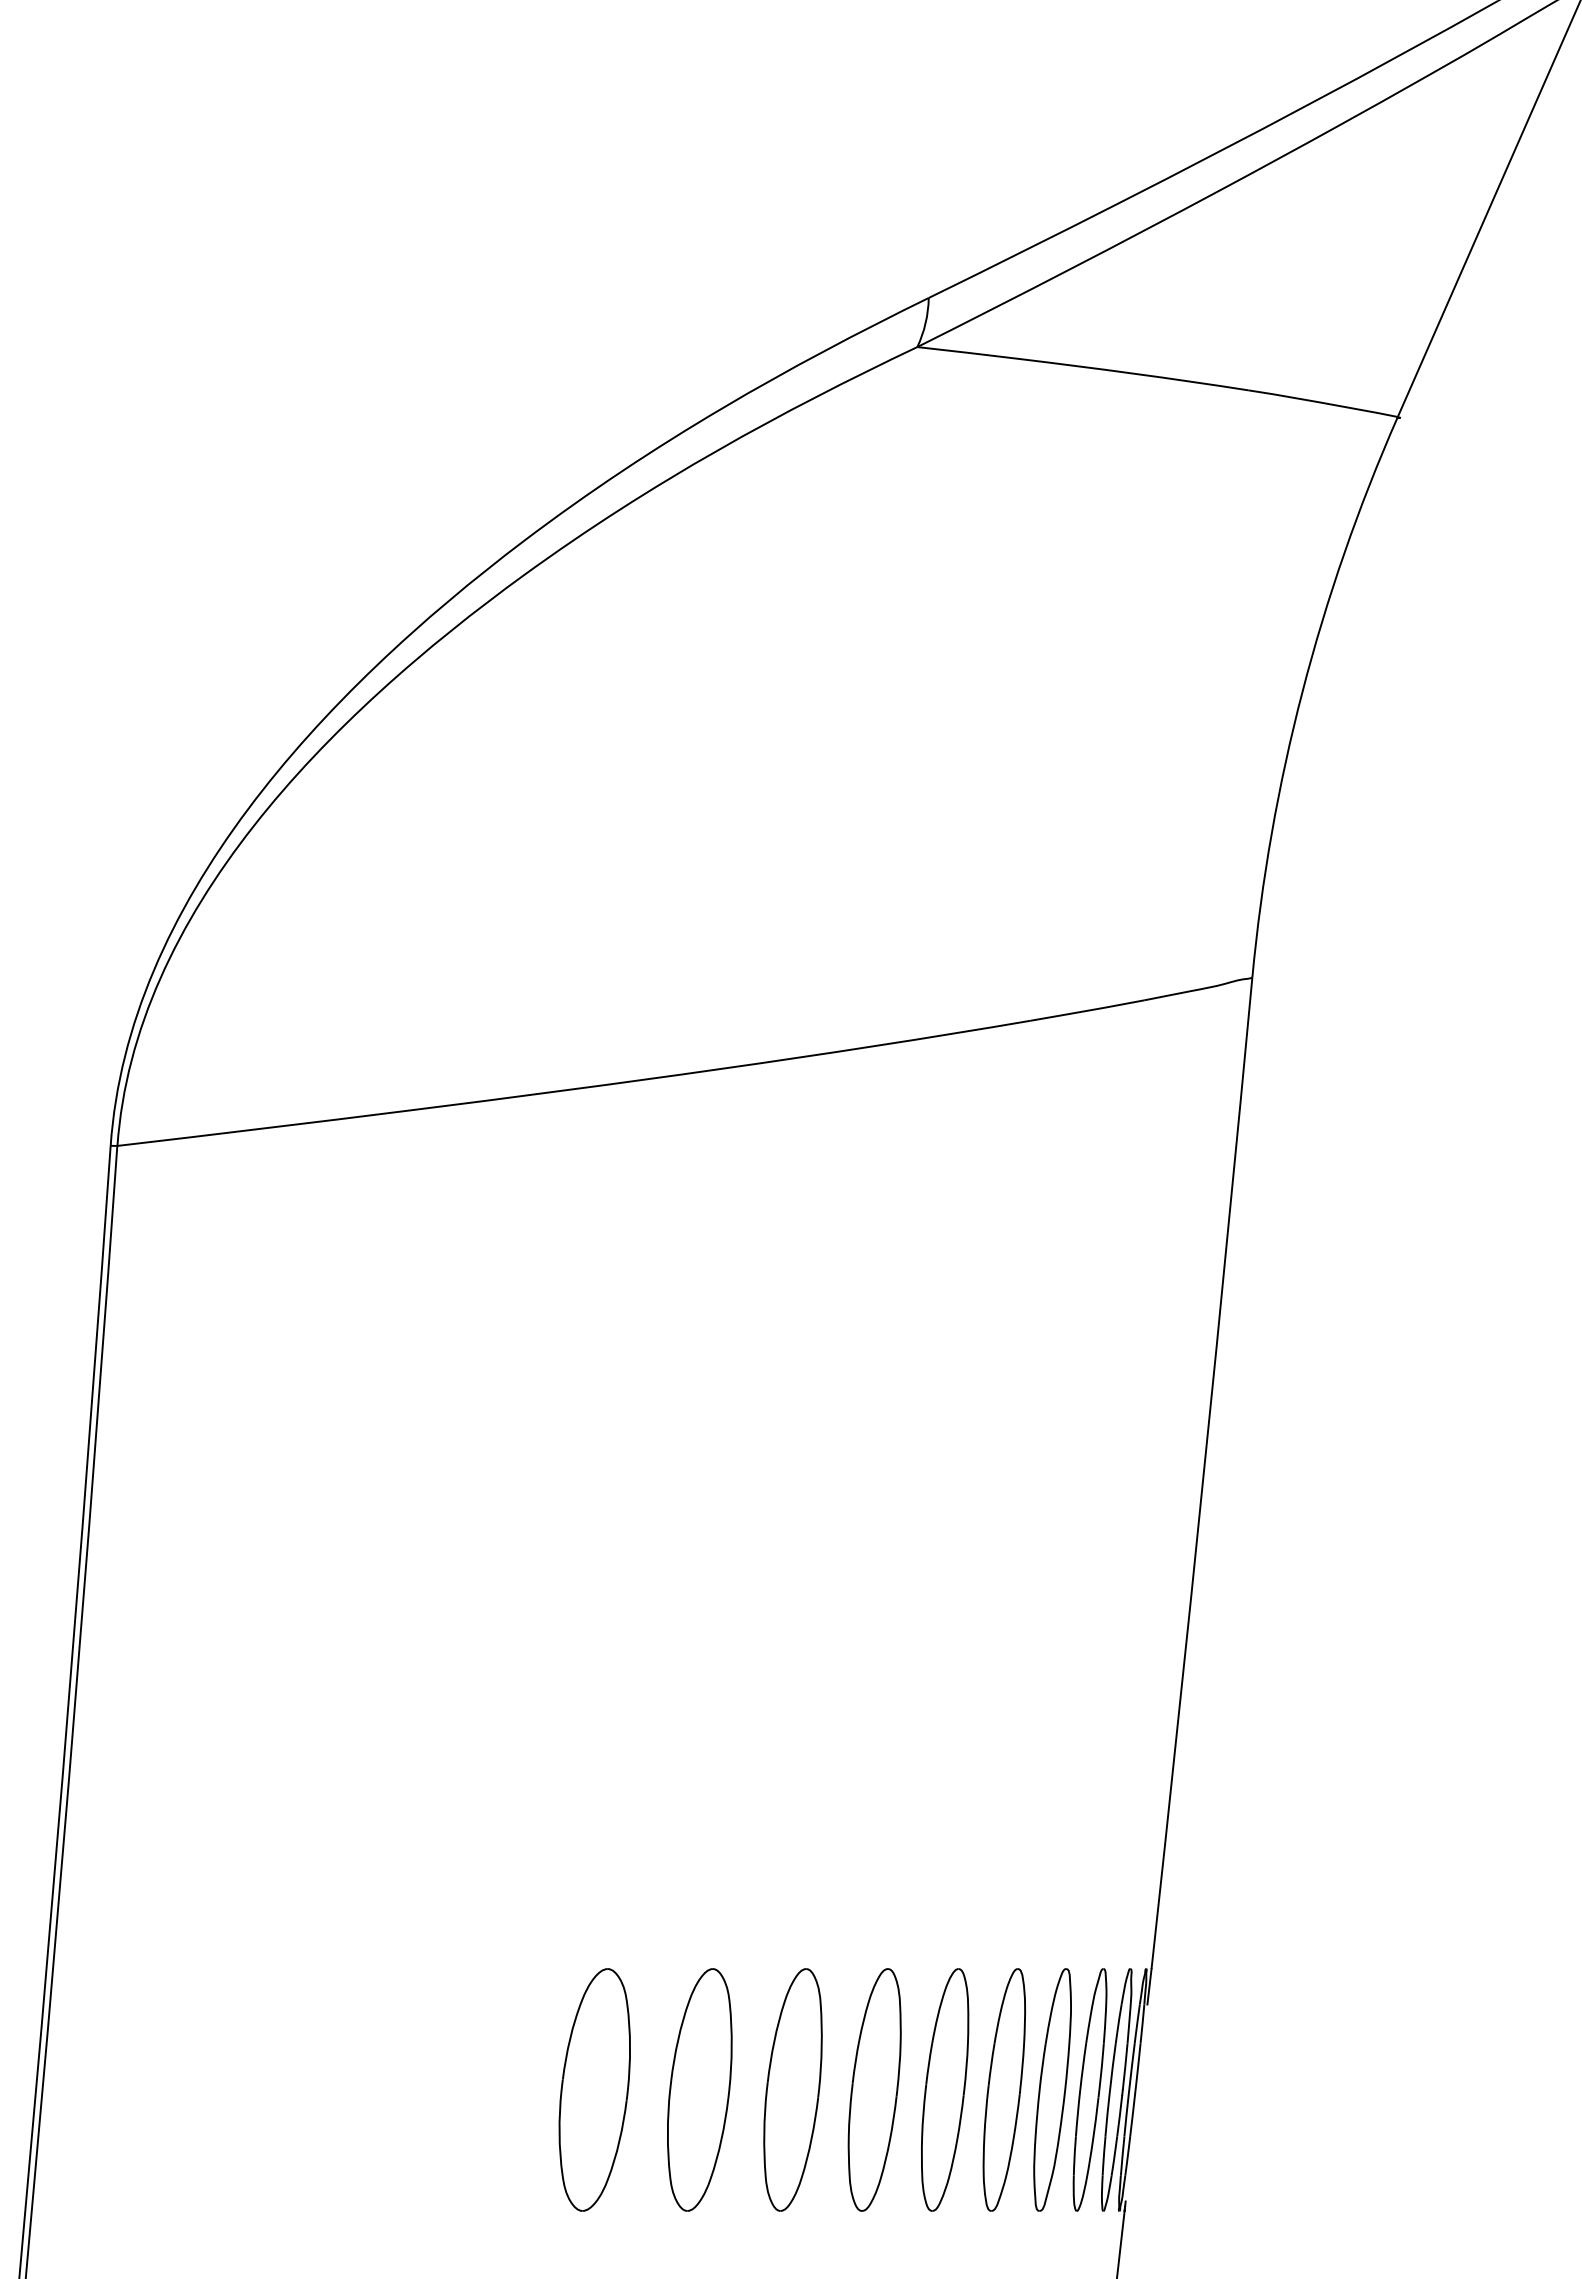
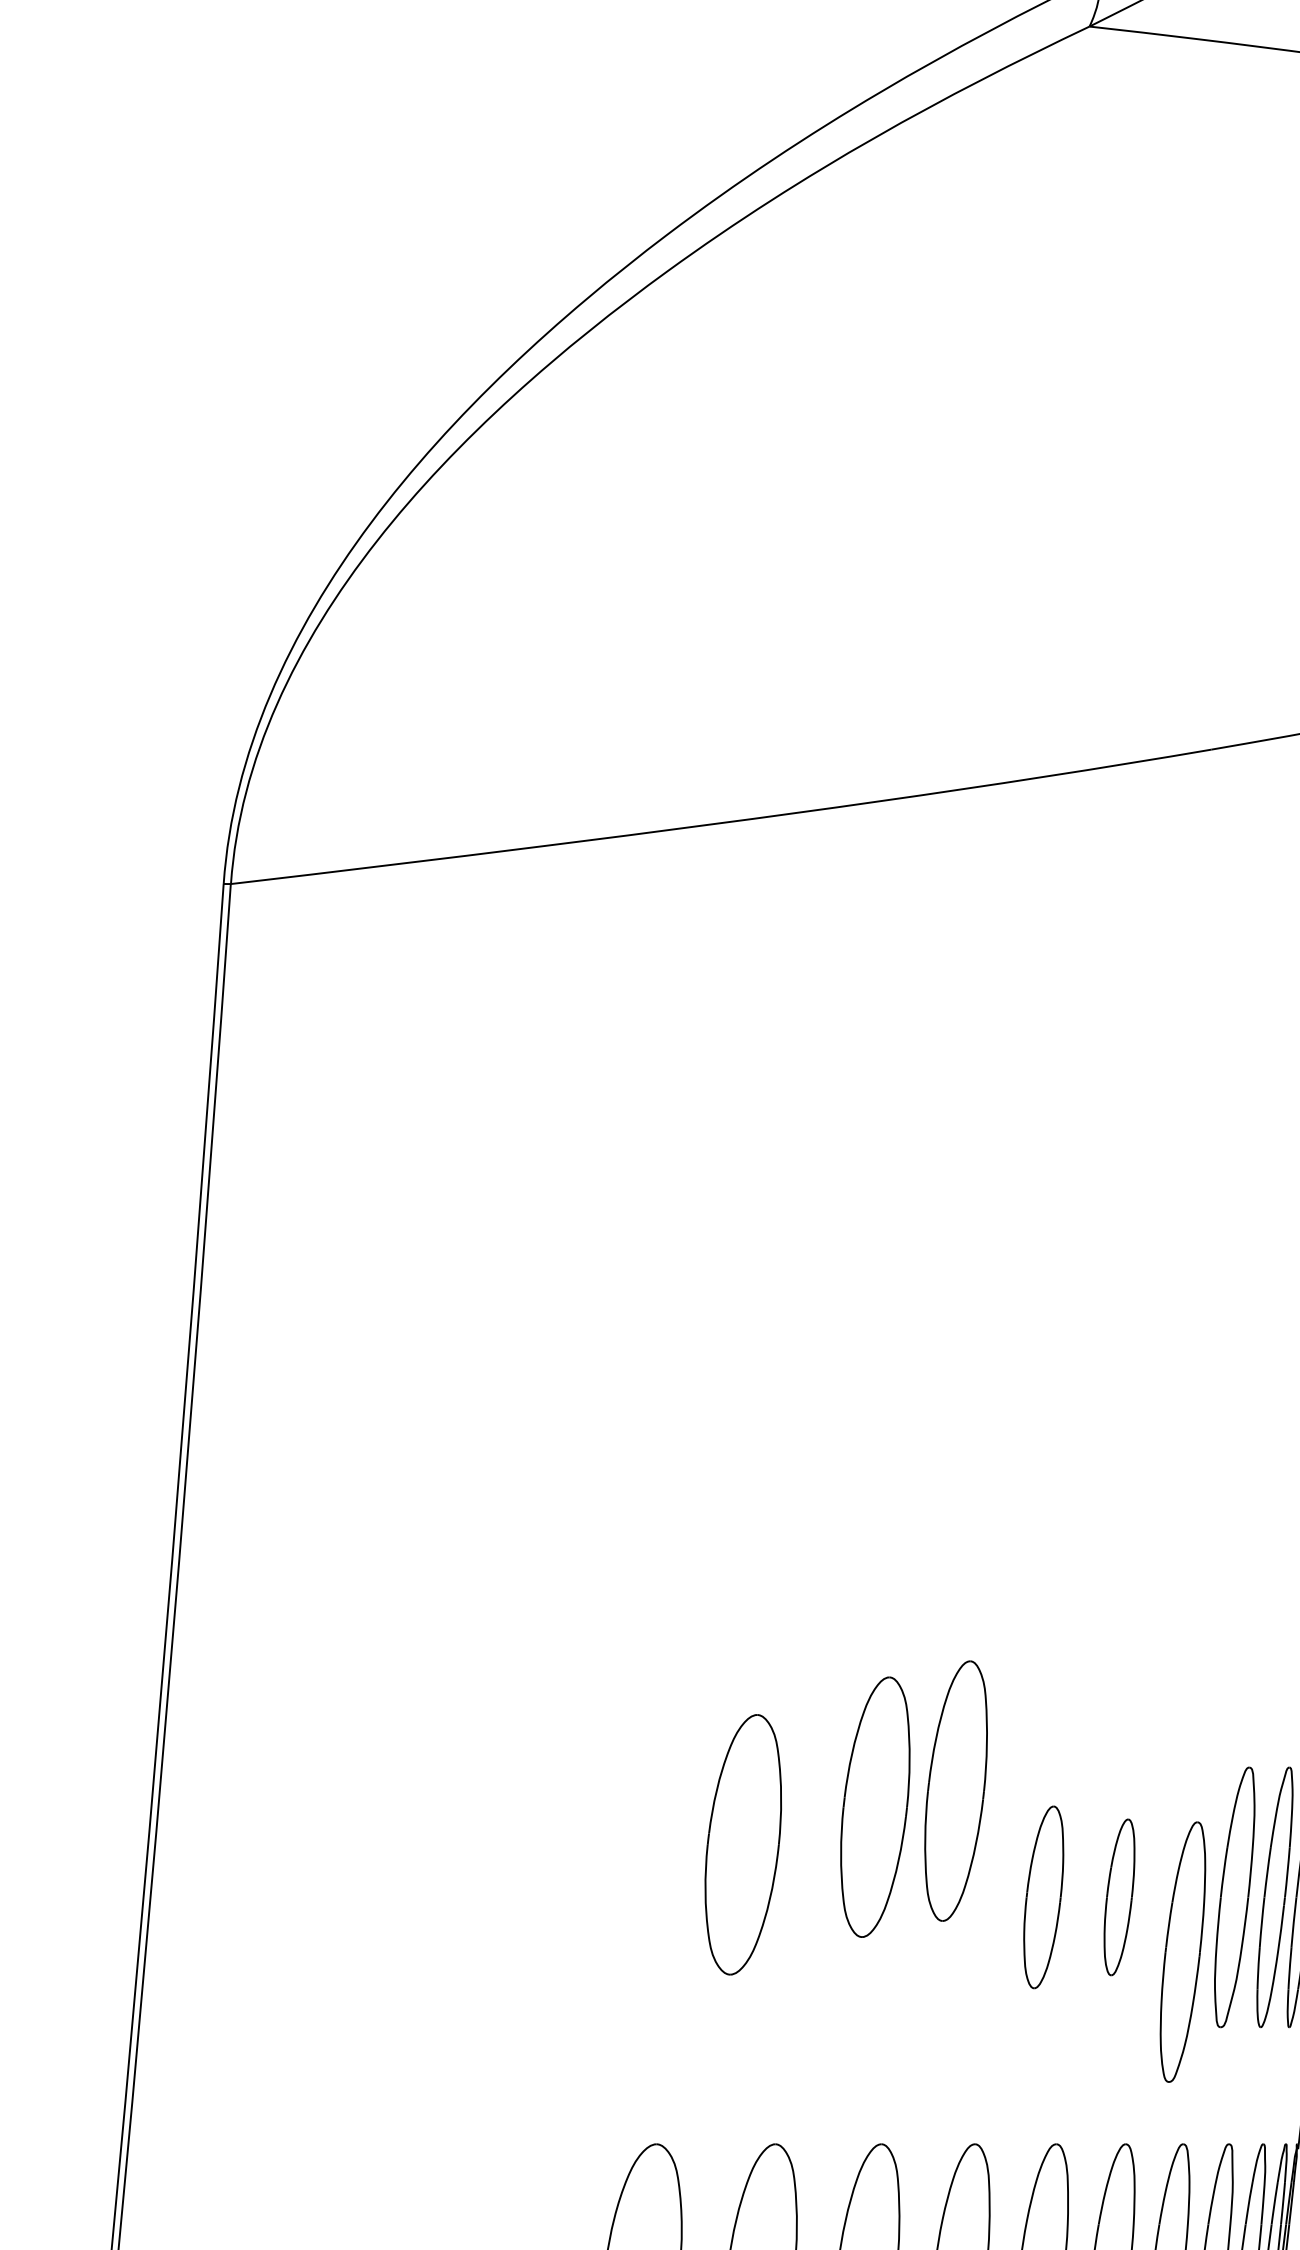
part: (594, 2089) -> (743, 1844), moved
part: (699, 2089) -> (875, 1806), moved
part: (792, 2089) -> (955, 1790), moved
part: (874, 2089) -> (1043, 1896), size x0.7
part: (945, 2089) -> (1119, 1896), size x0.6
part: (1003, 2089) -> (1182, 1951), moved

